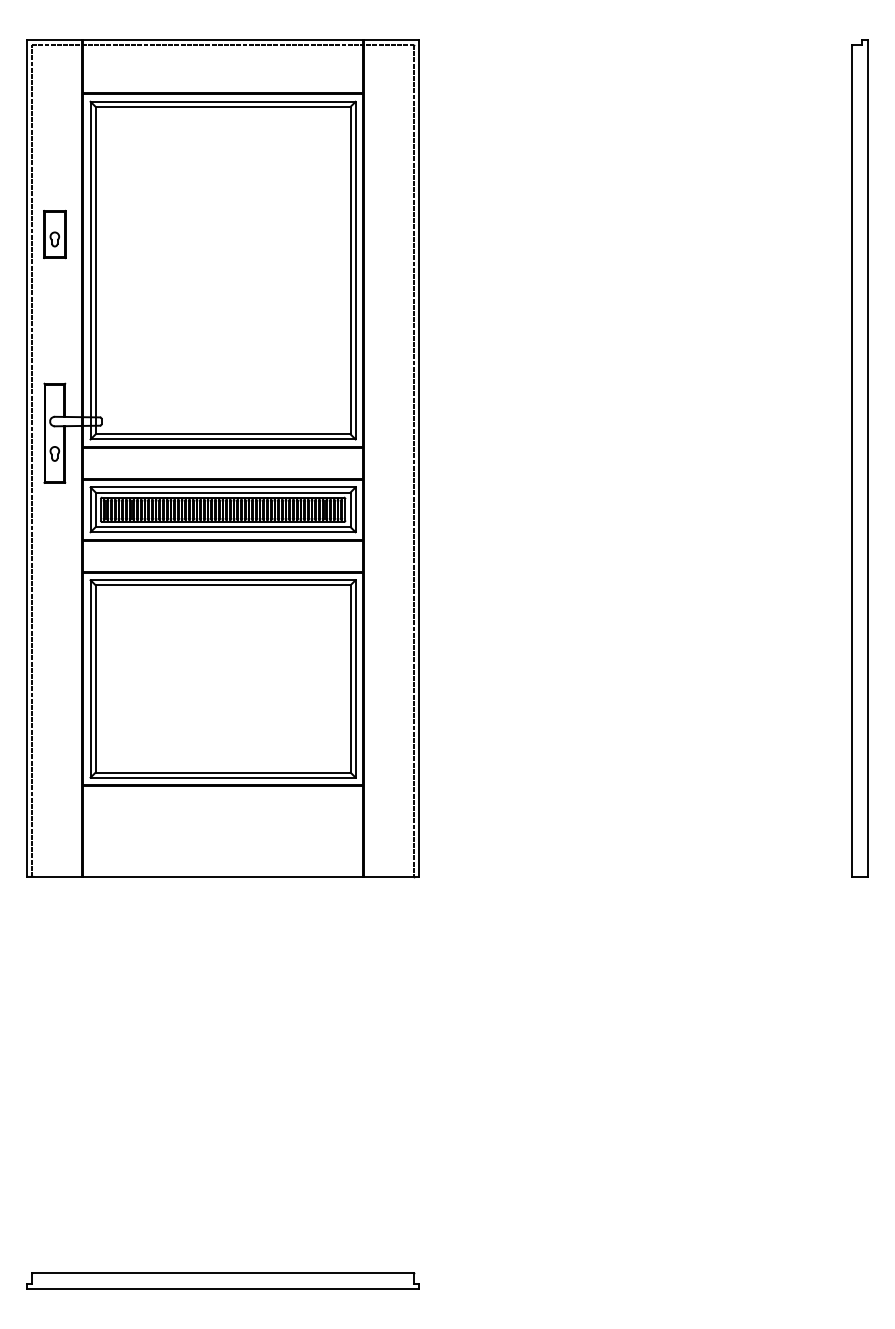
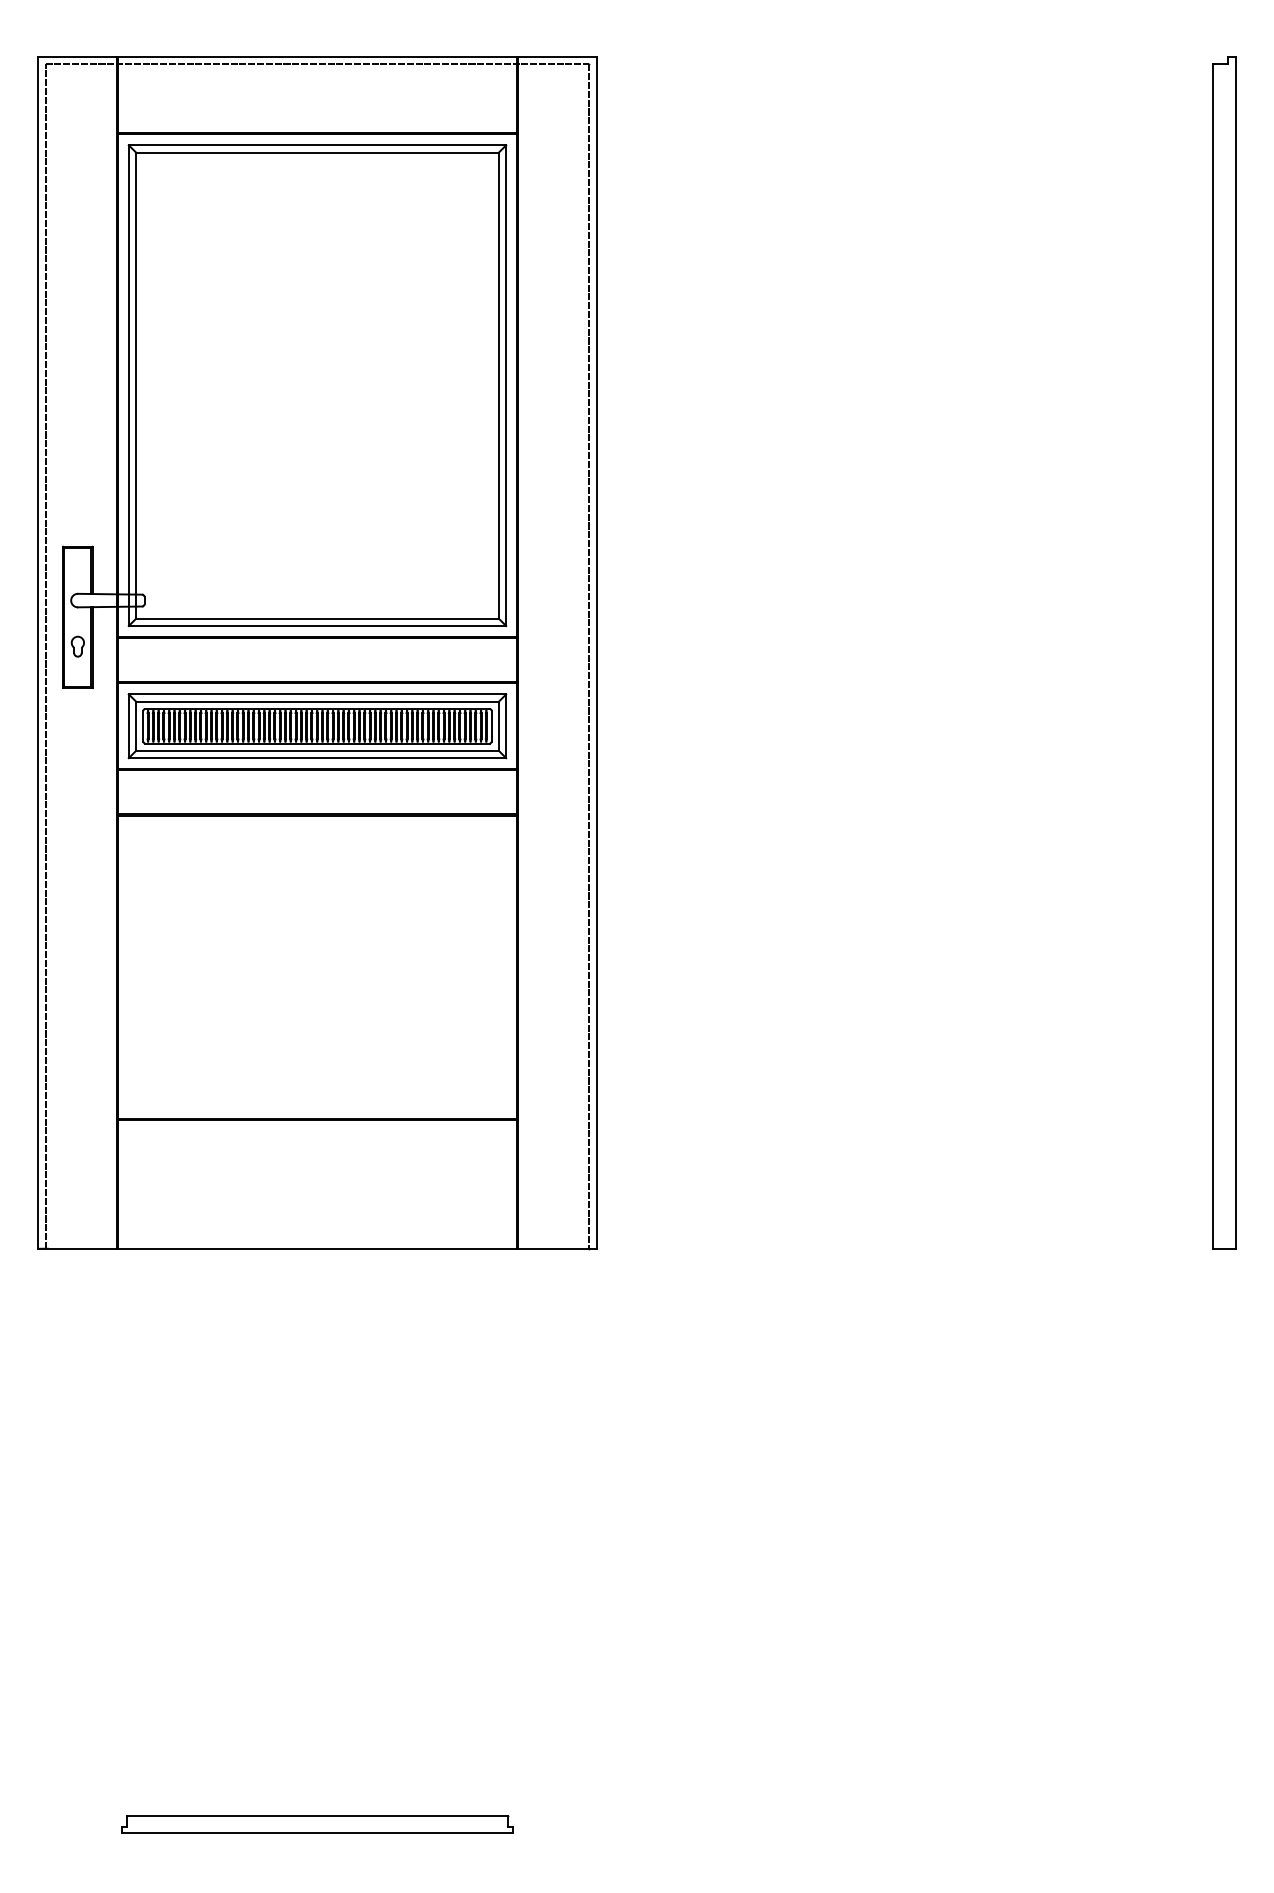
part: (54, 233) -> (77, 333), removed
part: (223, 678) -> (317, 966), removed
part: (223, 1281) -> (317, 1824), size x0.7

